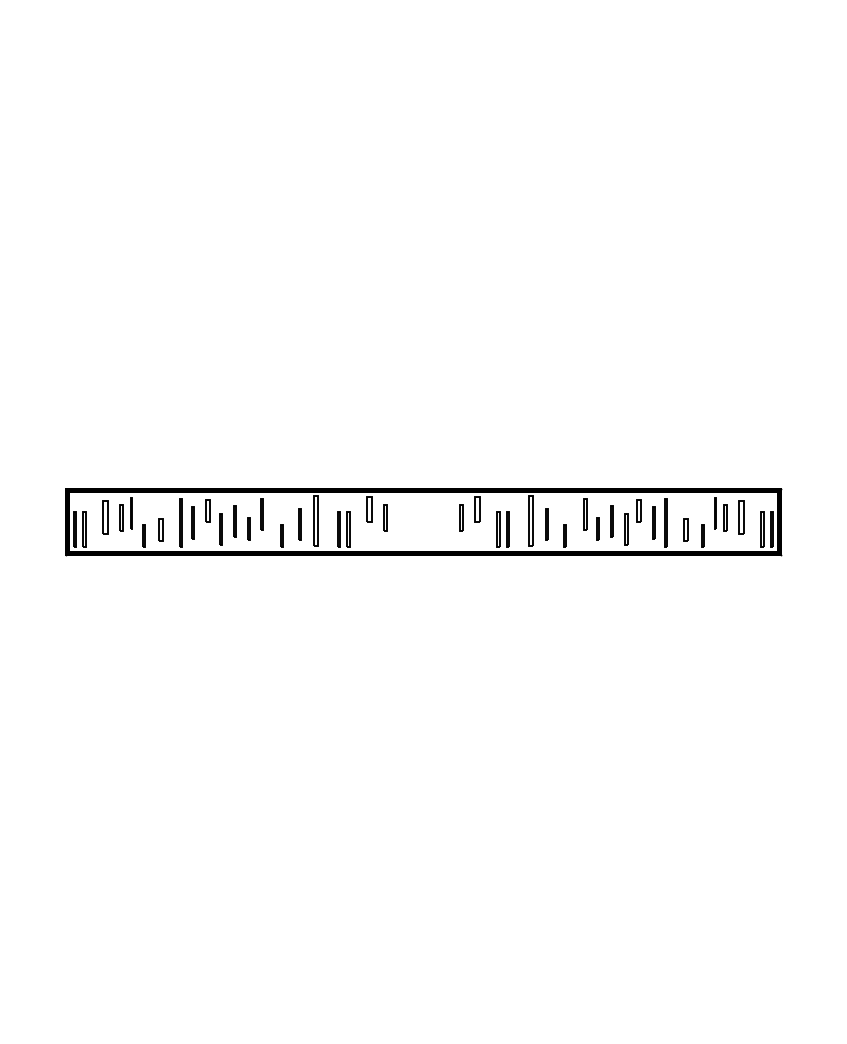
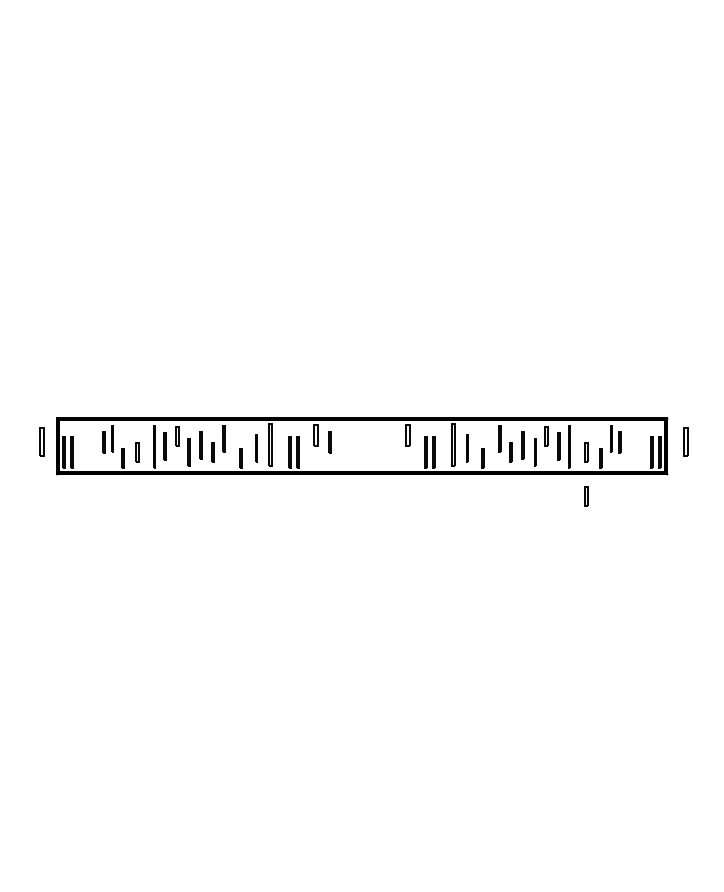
part: (105, 517) -> (42, 442), moved
line: (460, 517) -> (393, 442), removed
part: (741, 517) -> (685, 442), moved
part: (685, 580) -> (585, 496), added

